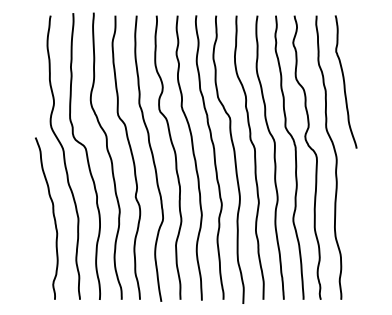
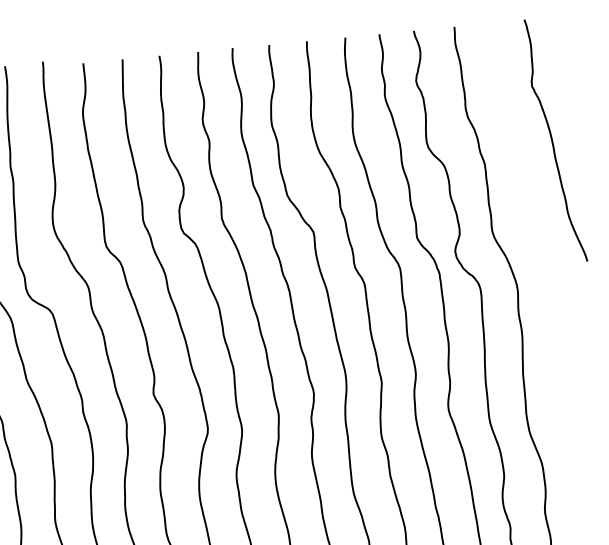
curve: (344, 81) -> (552, 139), moved

